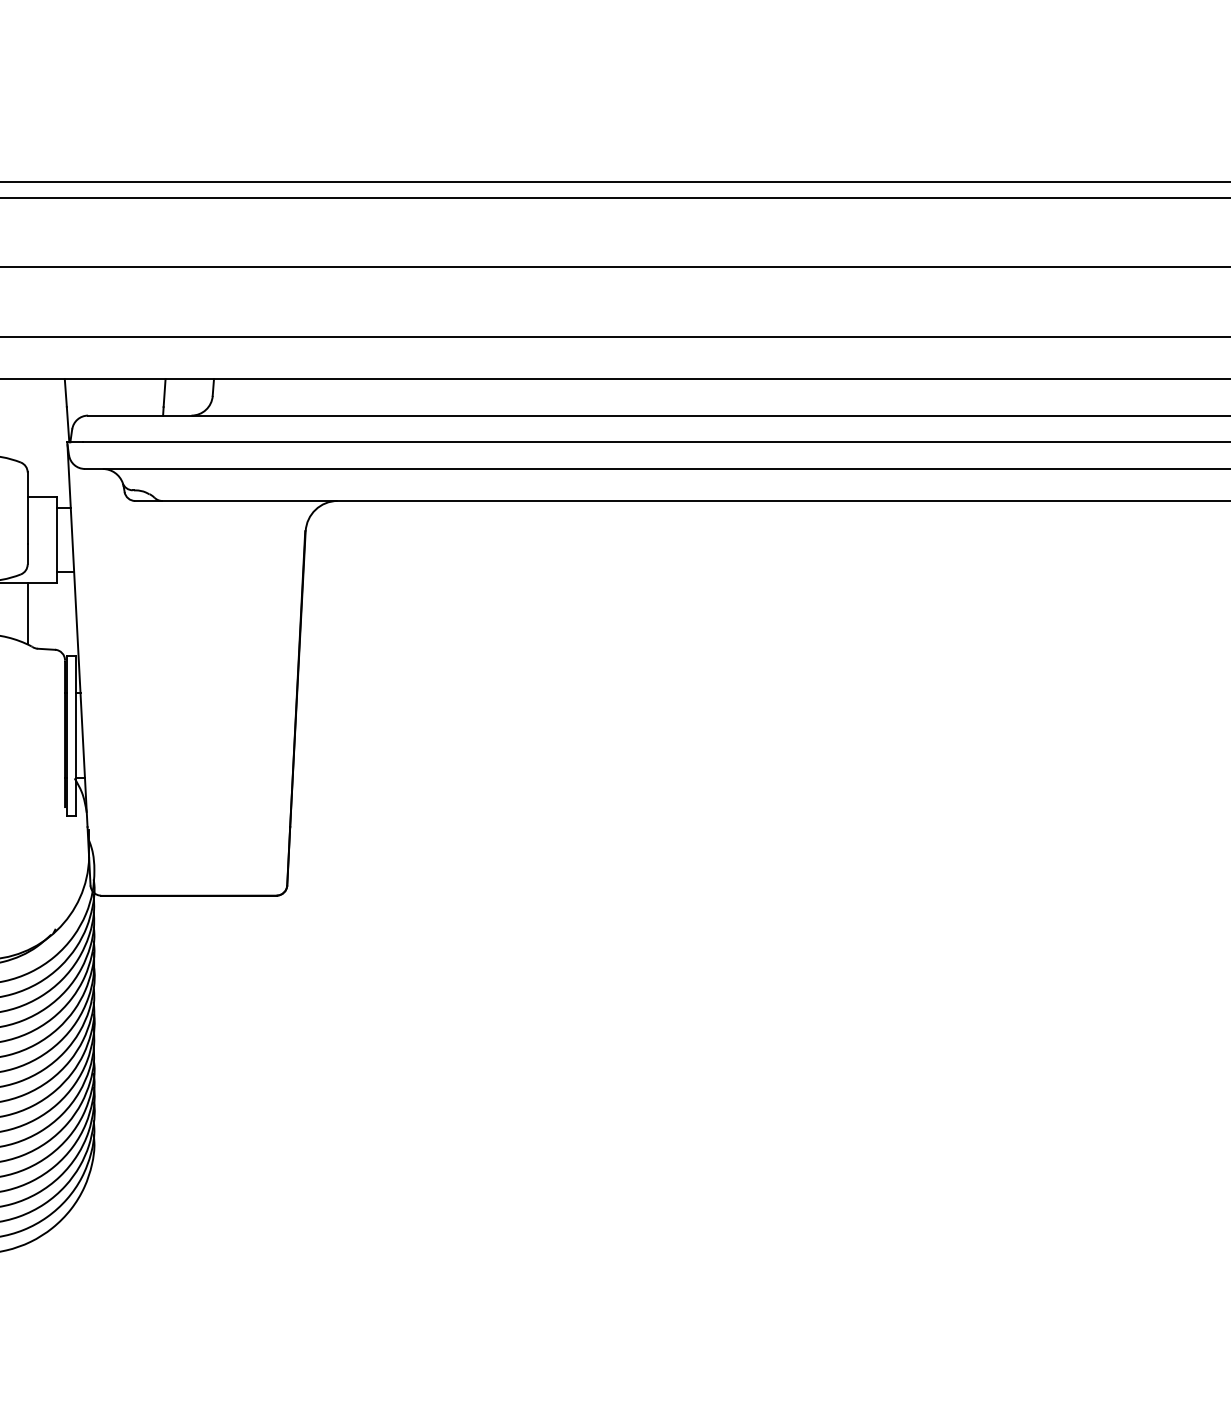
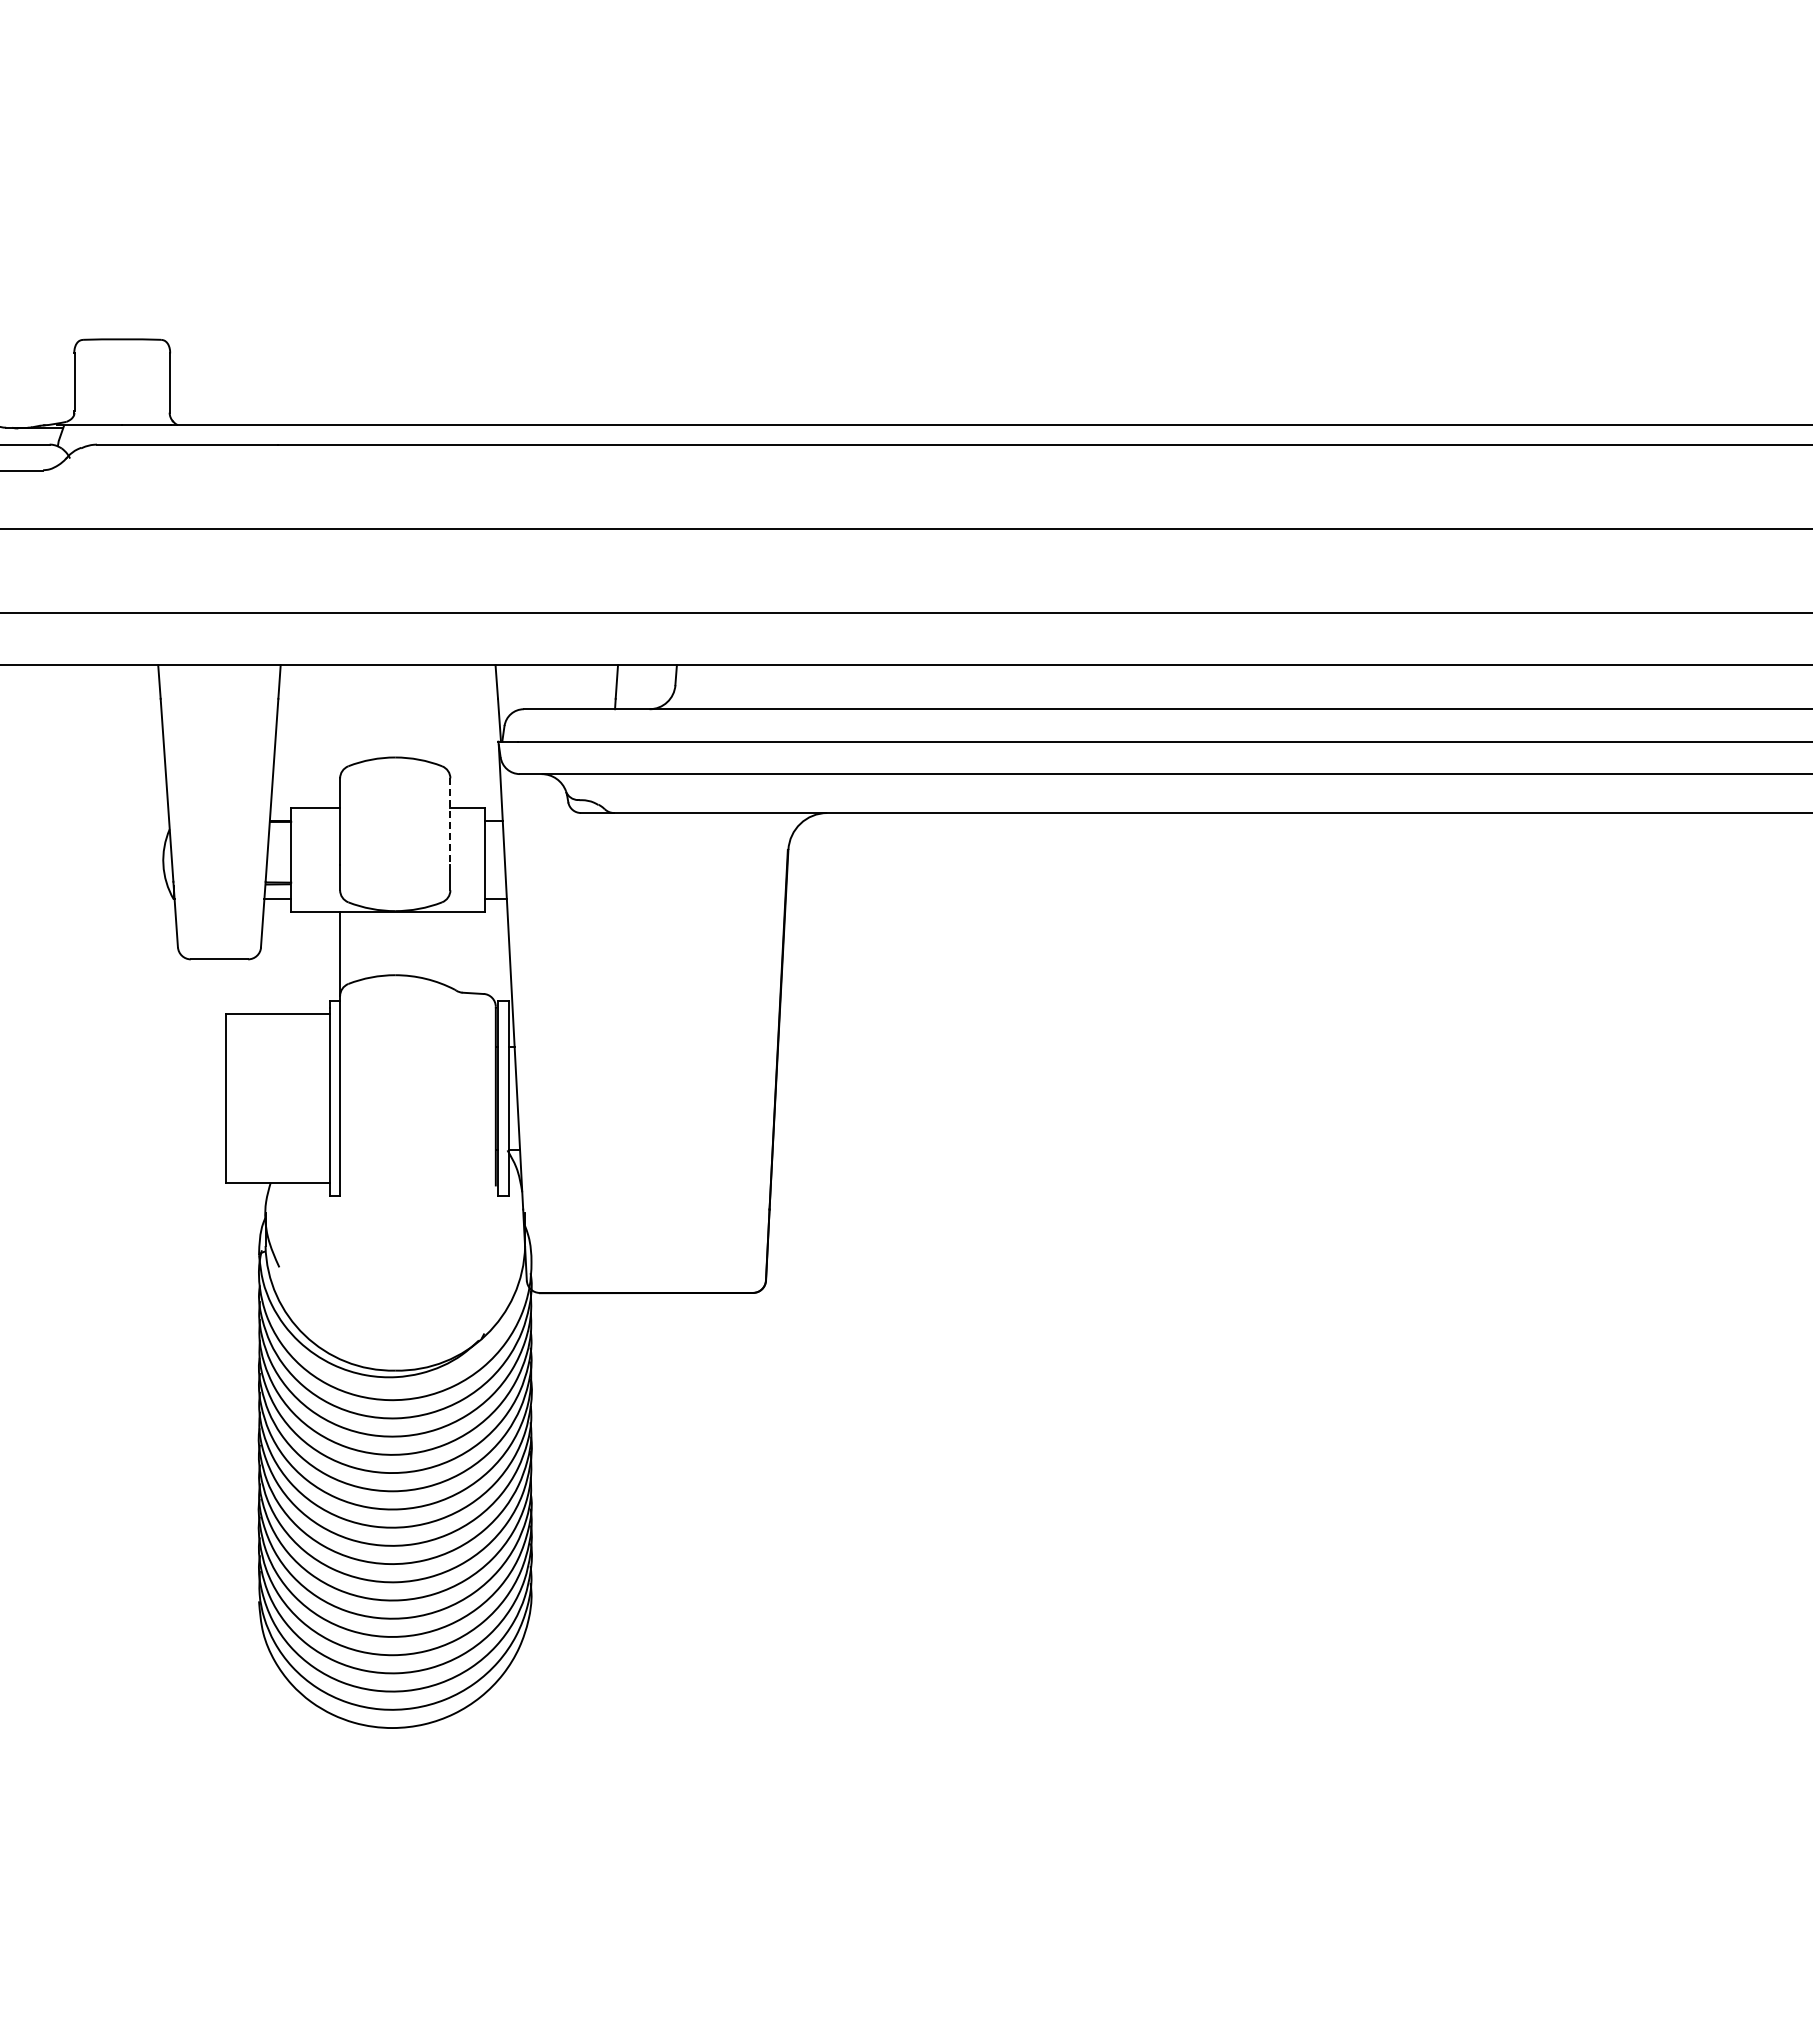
line: (27, 508) -> (450, 822), solid -> dashed
line: (27, 613) -> (450, 949), removed

